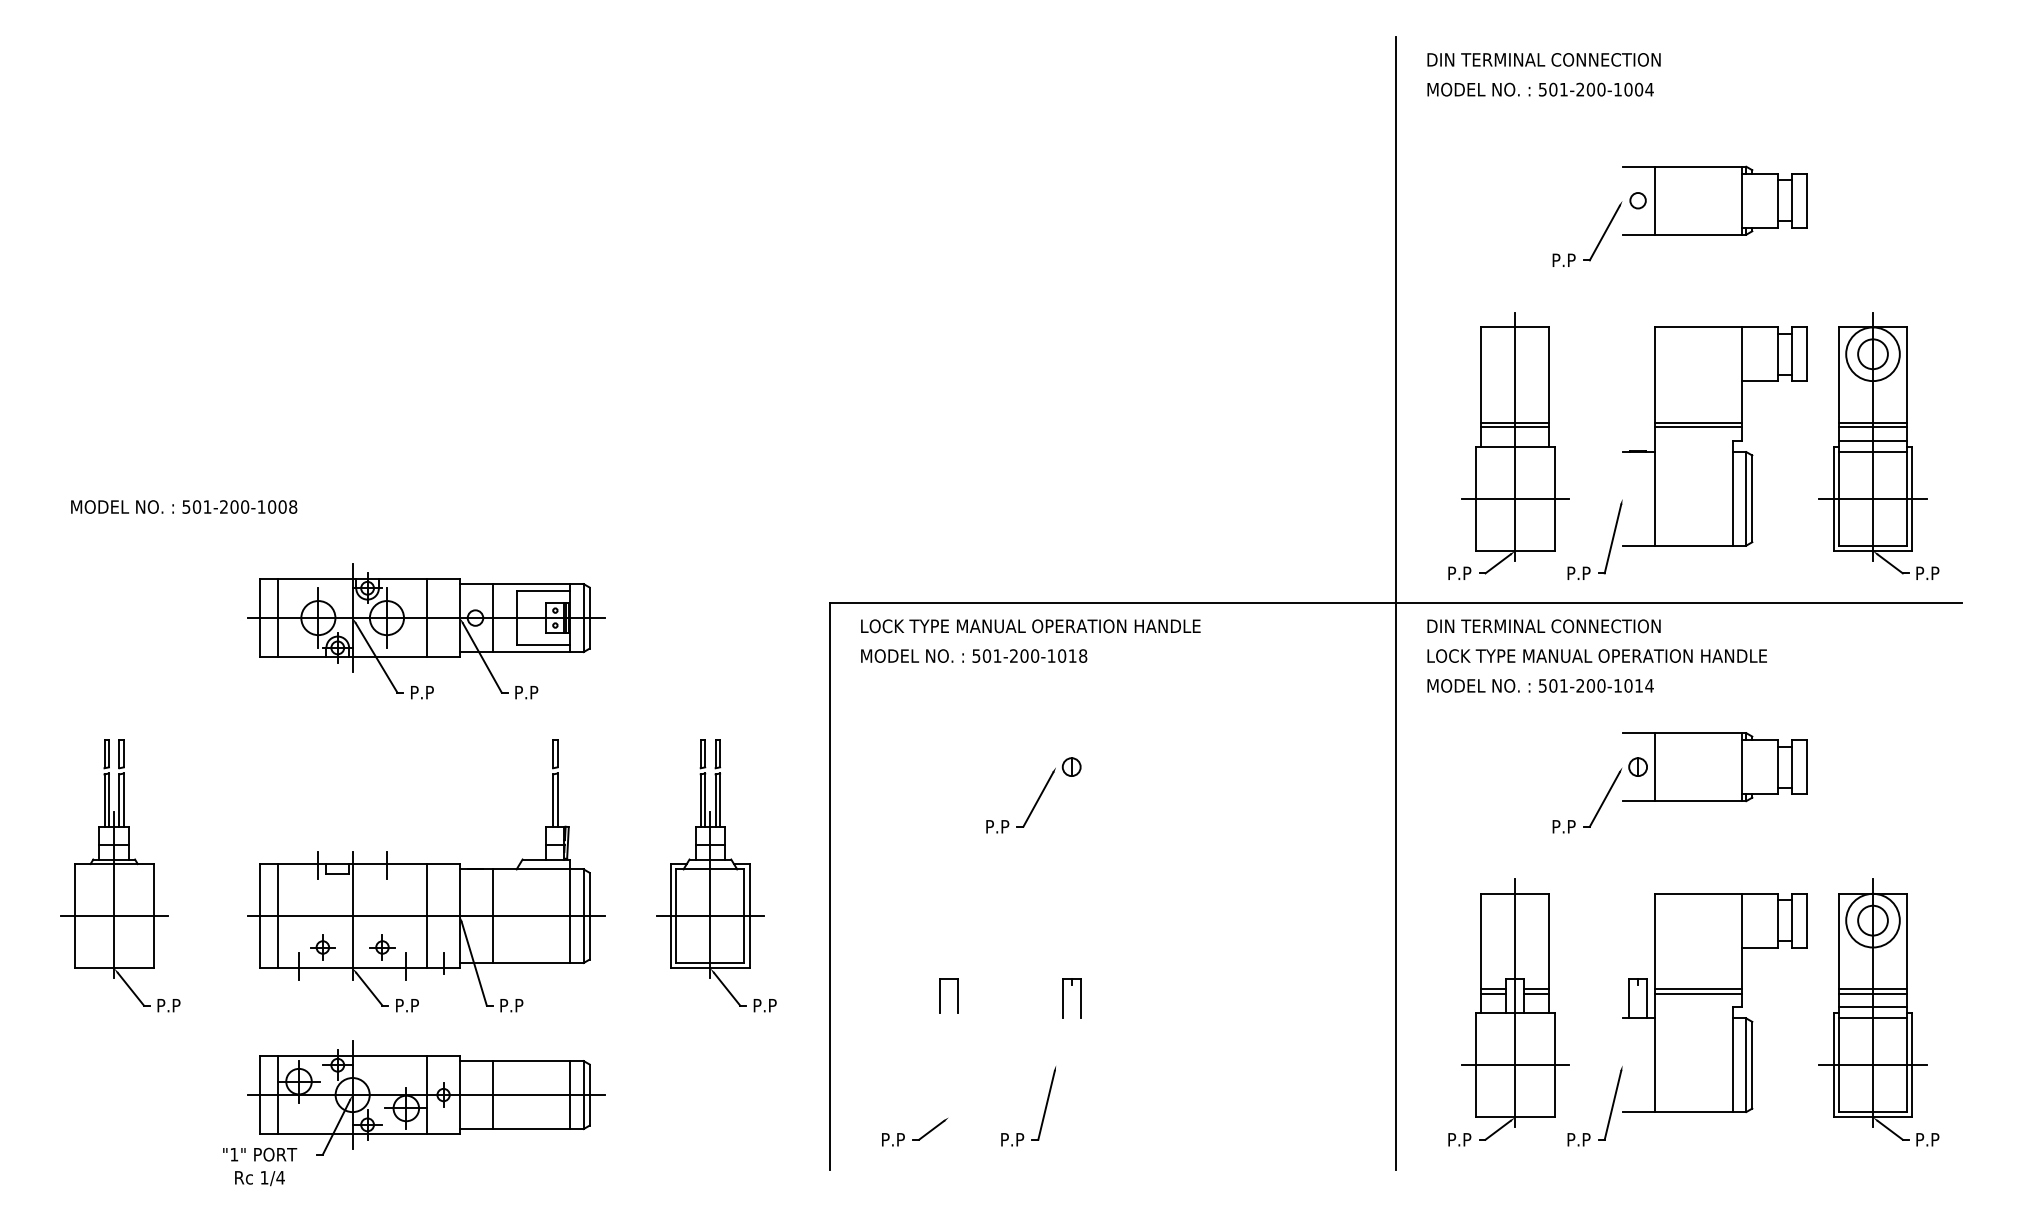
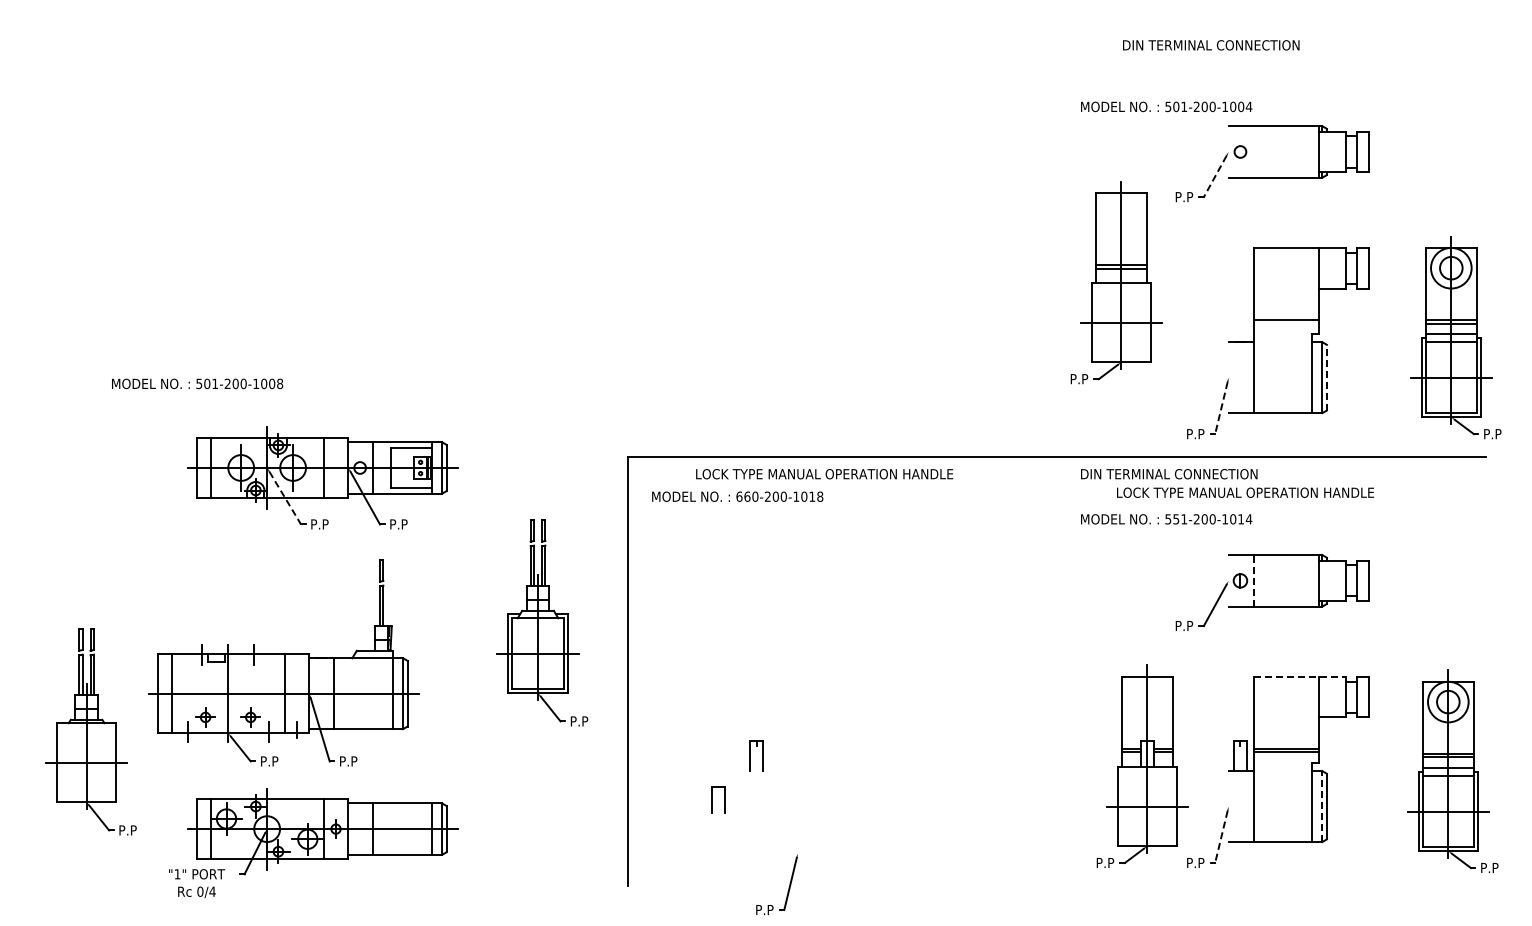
text: (1544, 60) -> (1211, 45), moved
text: (1540, 89) -> (1166, 106), moved
line: (1655, 200) -> (1253, 151), removed
line: (1605, 233) -> (1215, 176), solid -> dashed
line: (1698, 427) -> (1286, 323), removed
part: (1508, 445) -> (1116, 282), moved
part: (1878, 445) -> (1455, 337), moved
line: (1751, 498) -> (1326, 377), solid -> dashed
text: (184, 506) -> (197, 383), moved
line: (1613, 539) -> (1221, 408), solid -> dashed
line: (1396, 602) -> (1057, 456), removed
text: (1030, 626) -> (824, 474), moved
text: (987, 655) -> (747, 496), 501-200-1018 -> 660-200-1018
text: (1597, 655) -> (1245, 492), moved
line: (376, 658) -> (285, 498), solid -> dashed
text: (1553, 686) -> (1176, 519), 501-200-1014 -> 551-200-1014
line: (1655, 766) -> (1253, 580), solid -> dashed
part: (1034, 794) -> (783, 601), removed
part: (119, 874) -> (90, 731), moved
part: (425, 874) -> (283, 662), moved
part: (716, 874) -> (542, 622), moved
line: (1717, 893) -> (1300, 676), solid -> dashed
part: (948, 995) -> (718, 799), moved
part: (1071, 997) -> (756, 755), moved
part: (1878, 1011) -> (1452, 770), moved
line: (1746, 1065) -> (1322, 806), solid -> dashed
line: (1613, 1104) -> (1221, 836), solid -> dashed
part: (1043, 1110) -> (788, 887), moved
part: (914, 1131) -> (692, 856), removed
text: (264, 1177) -> (200, 891), 1/4 -> 0/4

